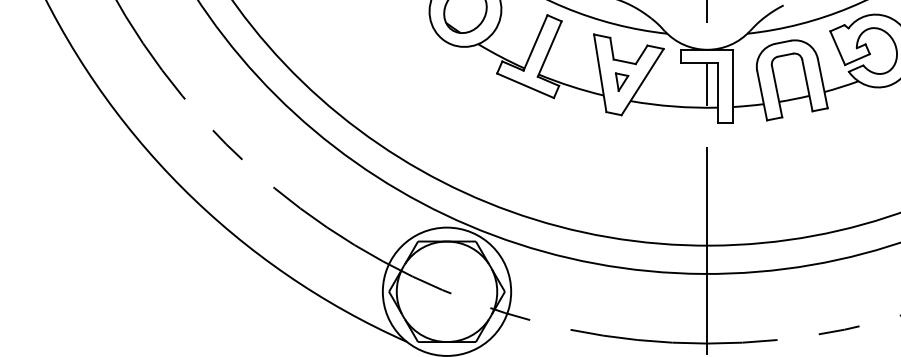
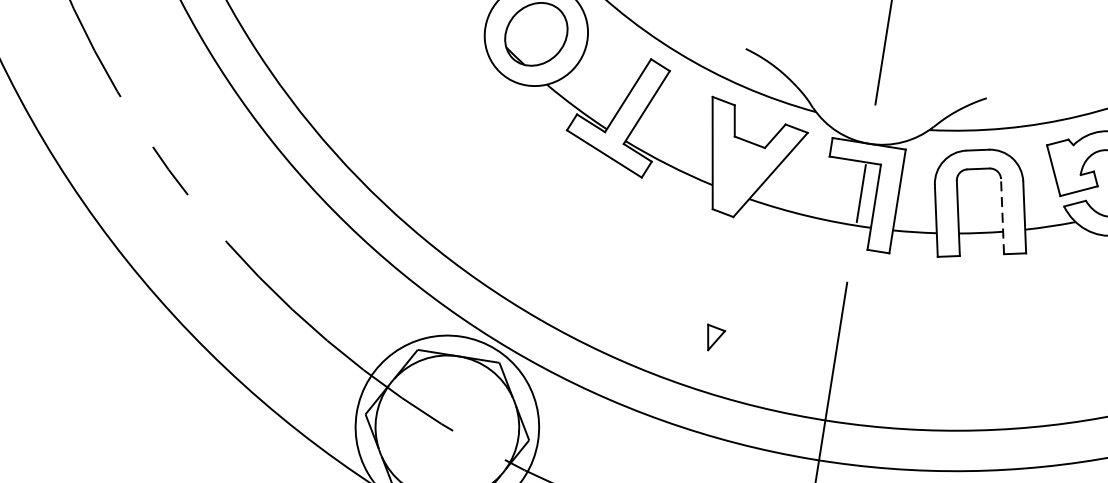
part: (622, 81) -> (715, 337), moved
line: (807, 85) -> (1002, 216), solid -> dashed

